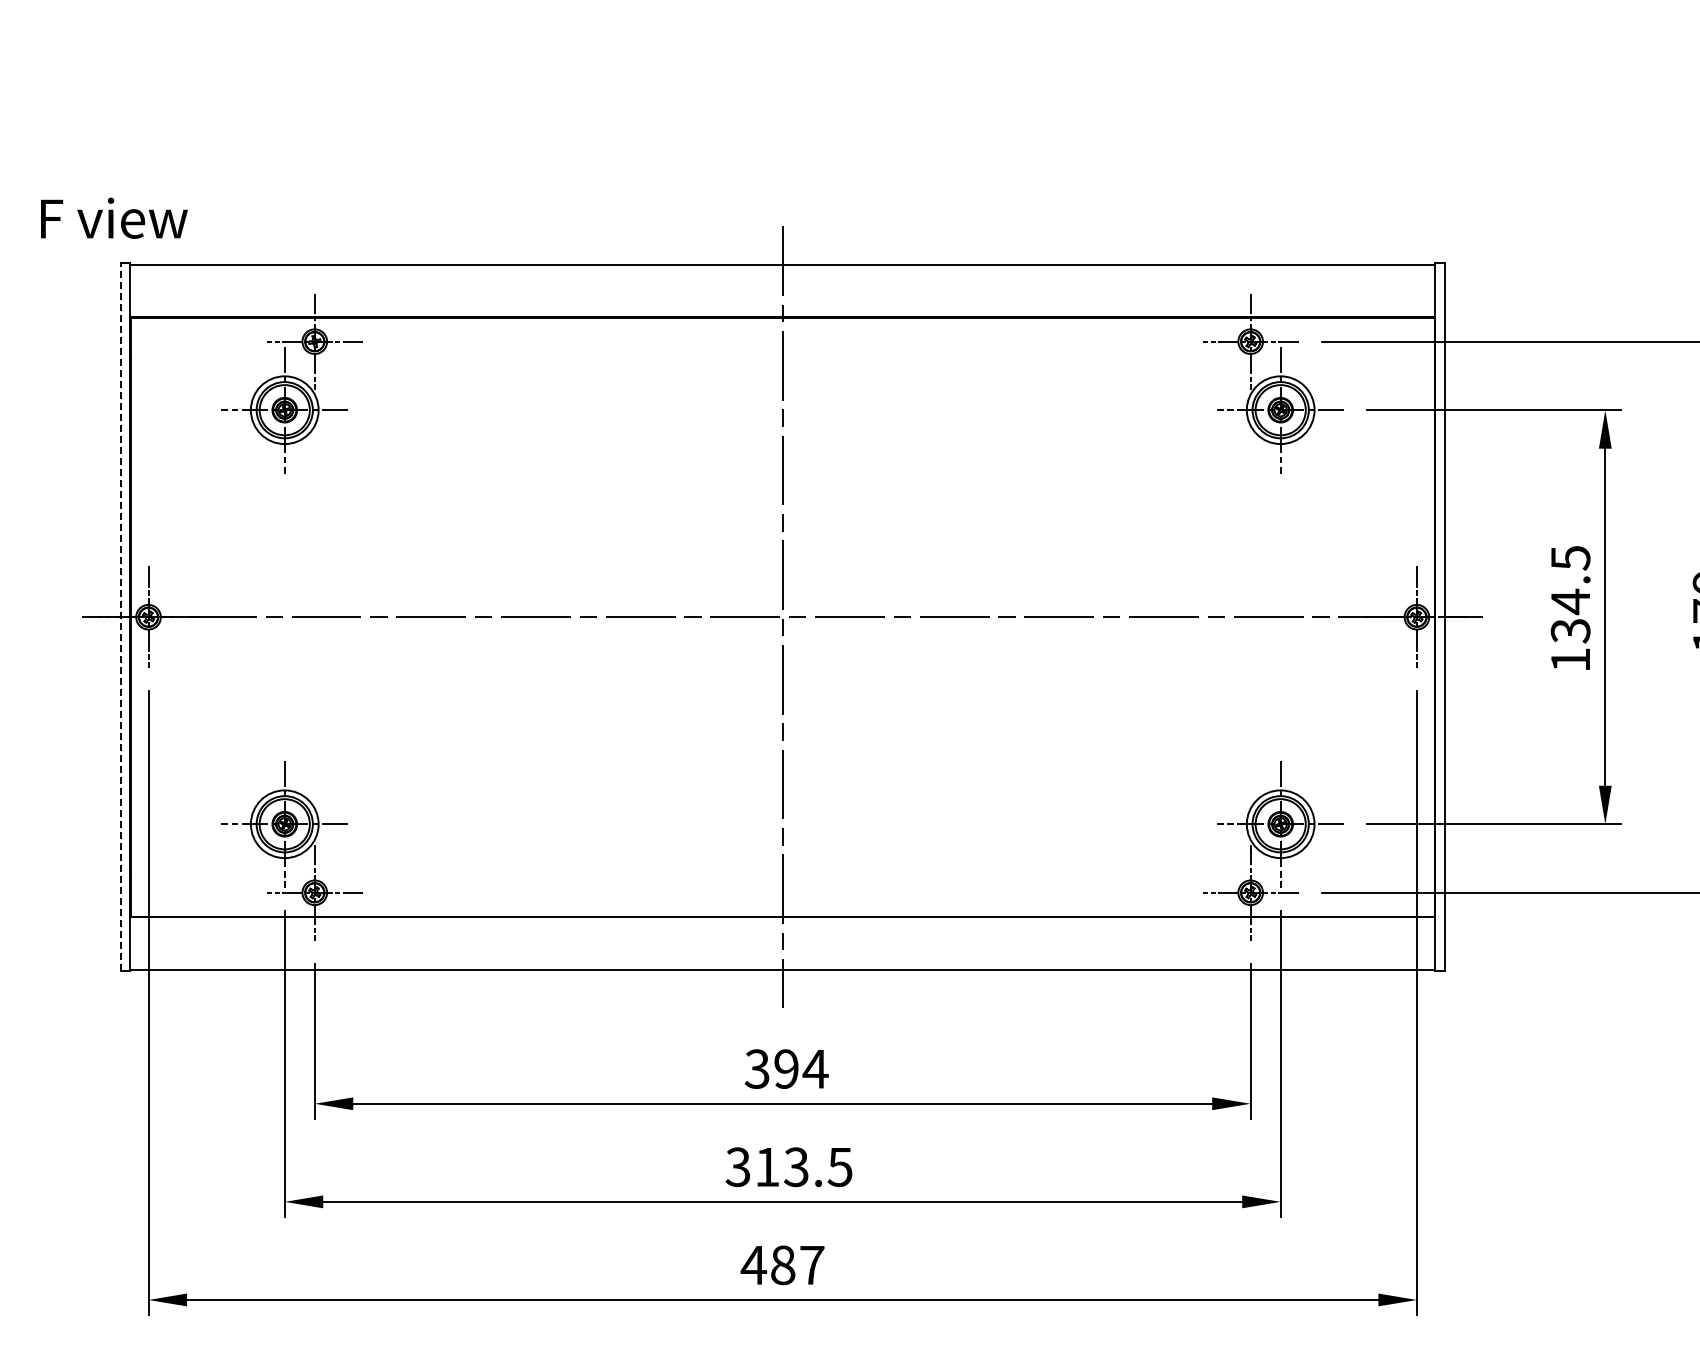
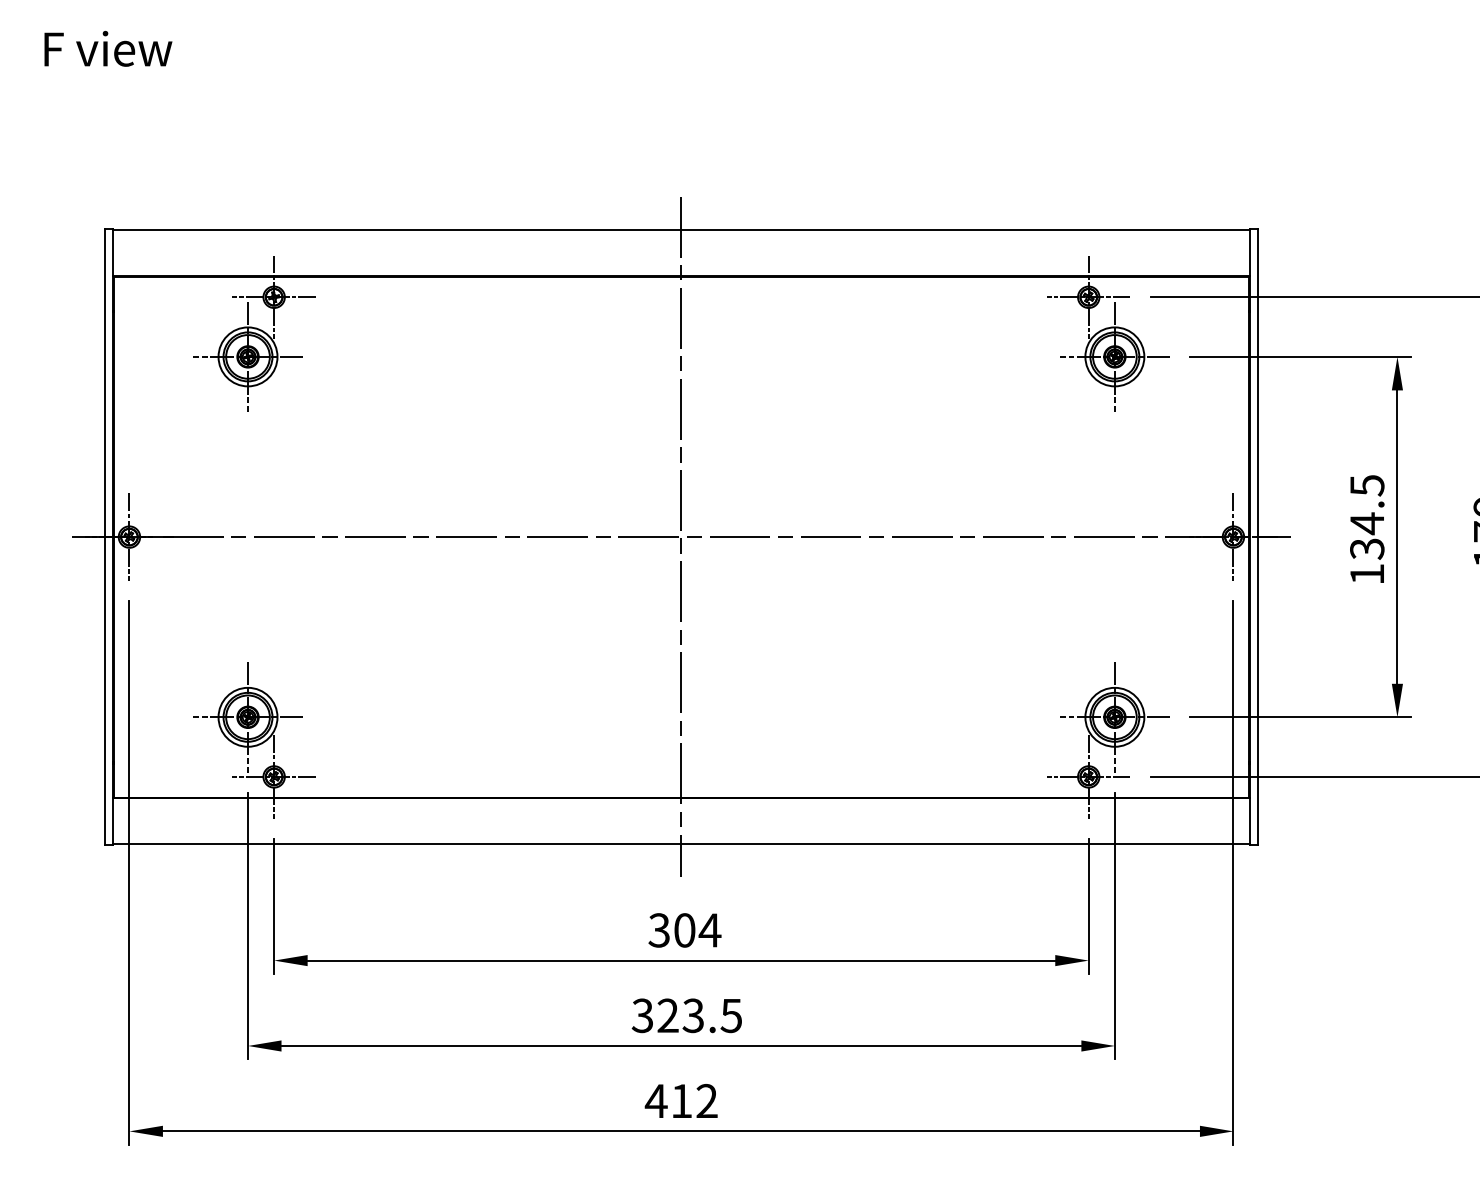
text: (114, 217) -> (108, 48), moved
line: (120, 616) -> (105, 536), dashed -> solid
text: (786, 1068) -> (684, 929), 394 -> 304
text: (767, 1166) -> (668, 1015), 313.5 -> 323.5
text: (797, 1265) -> (694, 1101), 487 -> 412

